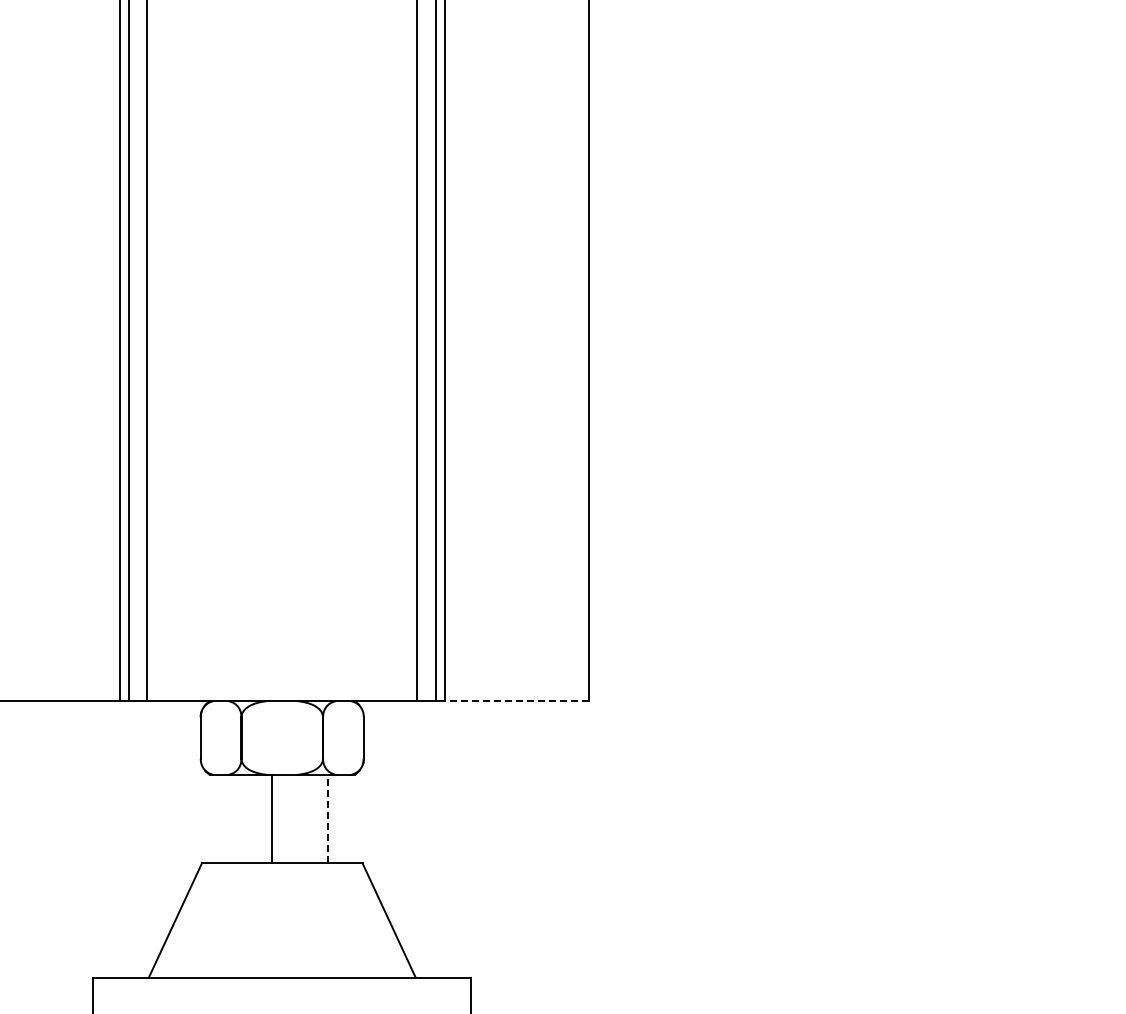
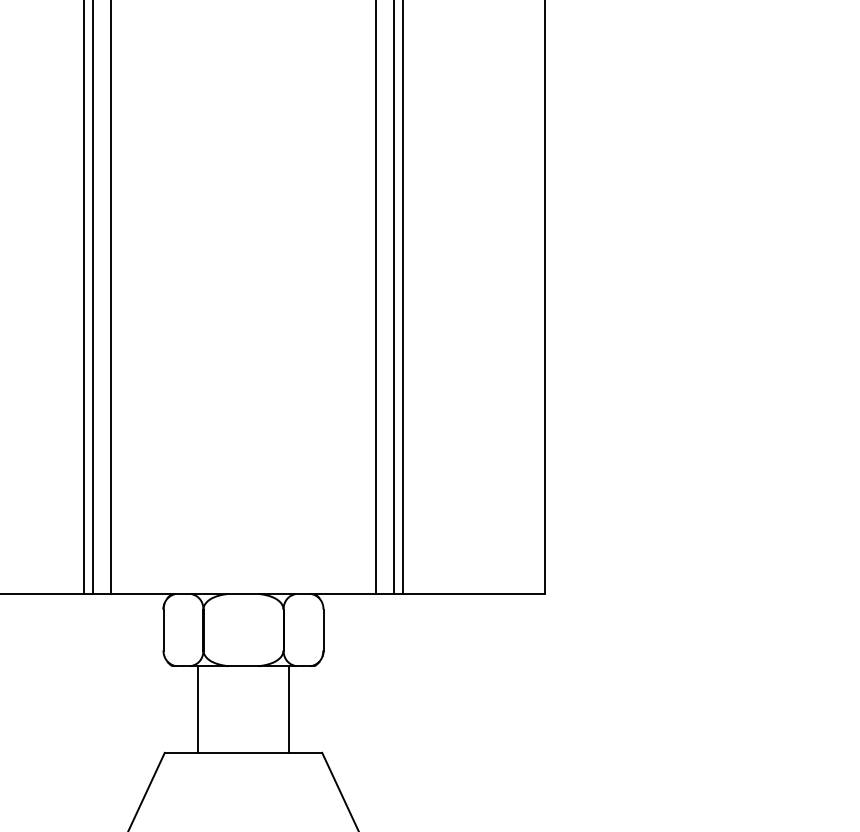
line: (516, 701) -> (473, 594), dashed -> solid
line: (272, 818) -> (198, 709), moved
line: (328, 818) -> (288, 709), dashed -> solid

